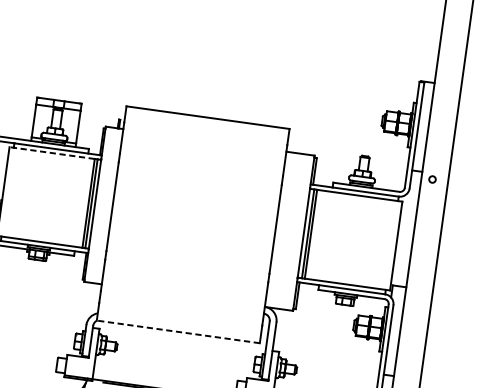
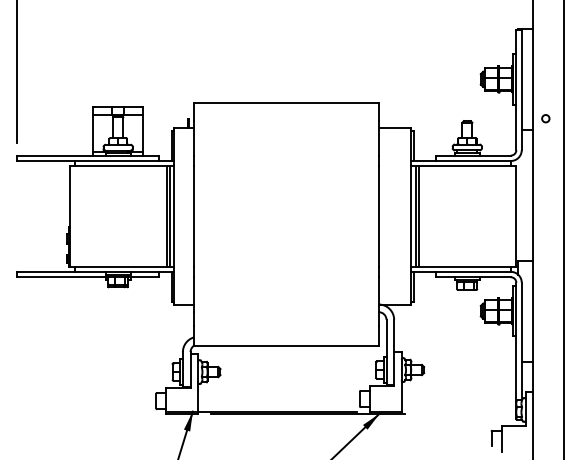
line: (51, 153) -> (117, 166), dashed -> solid
circle: (432, 179) -> (545, 118), moved
line: (178, 331) -> (286, 345), dashed -> solid

